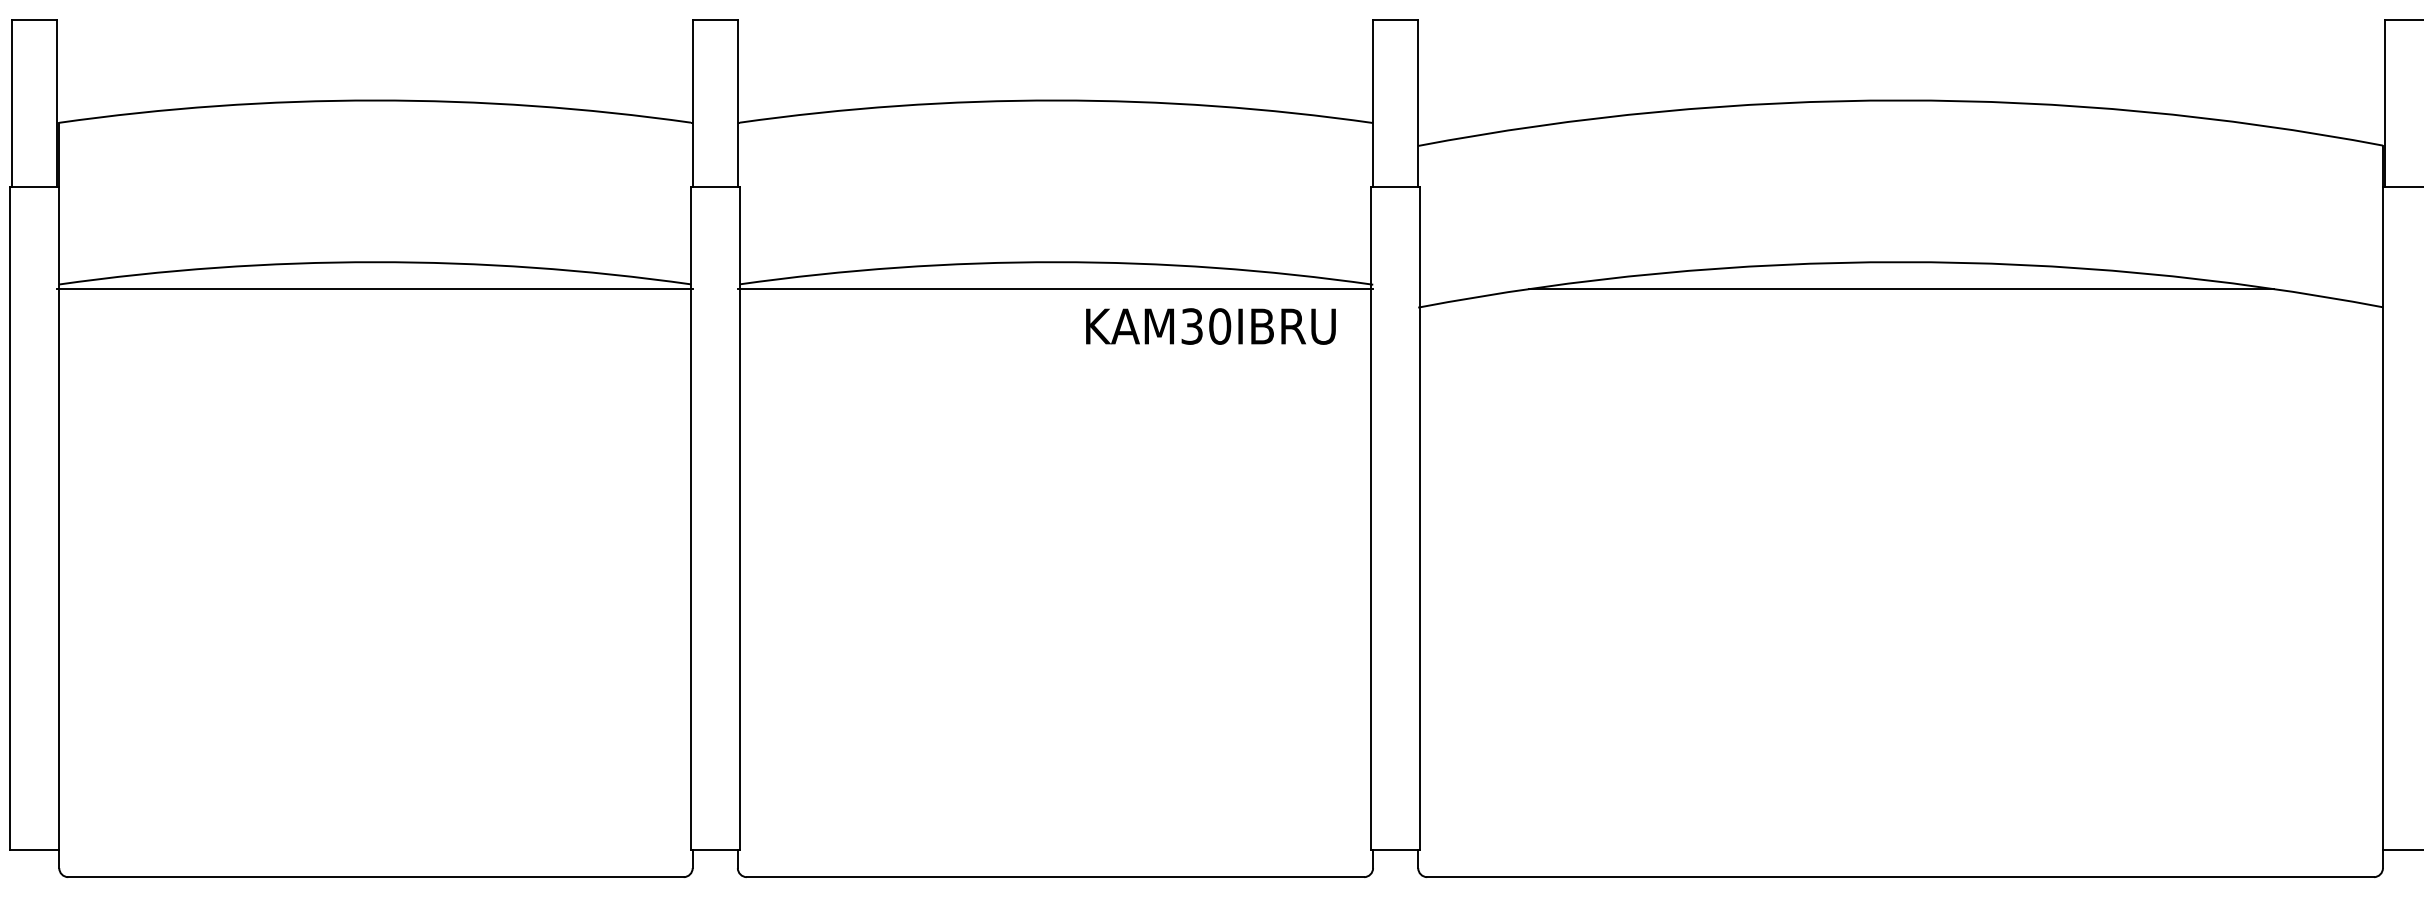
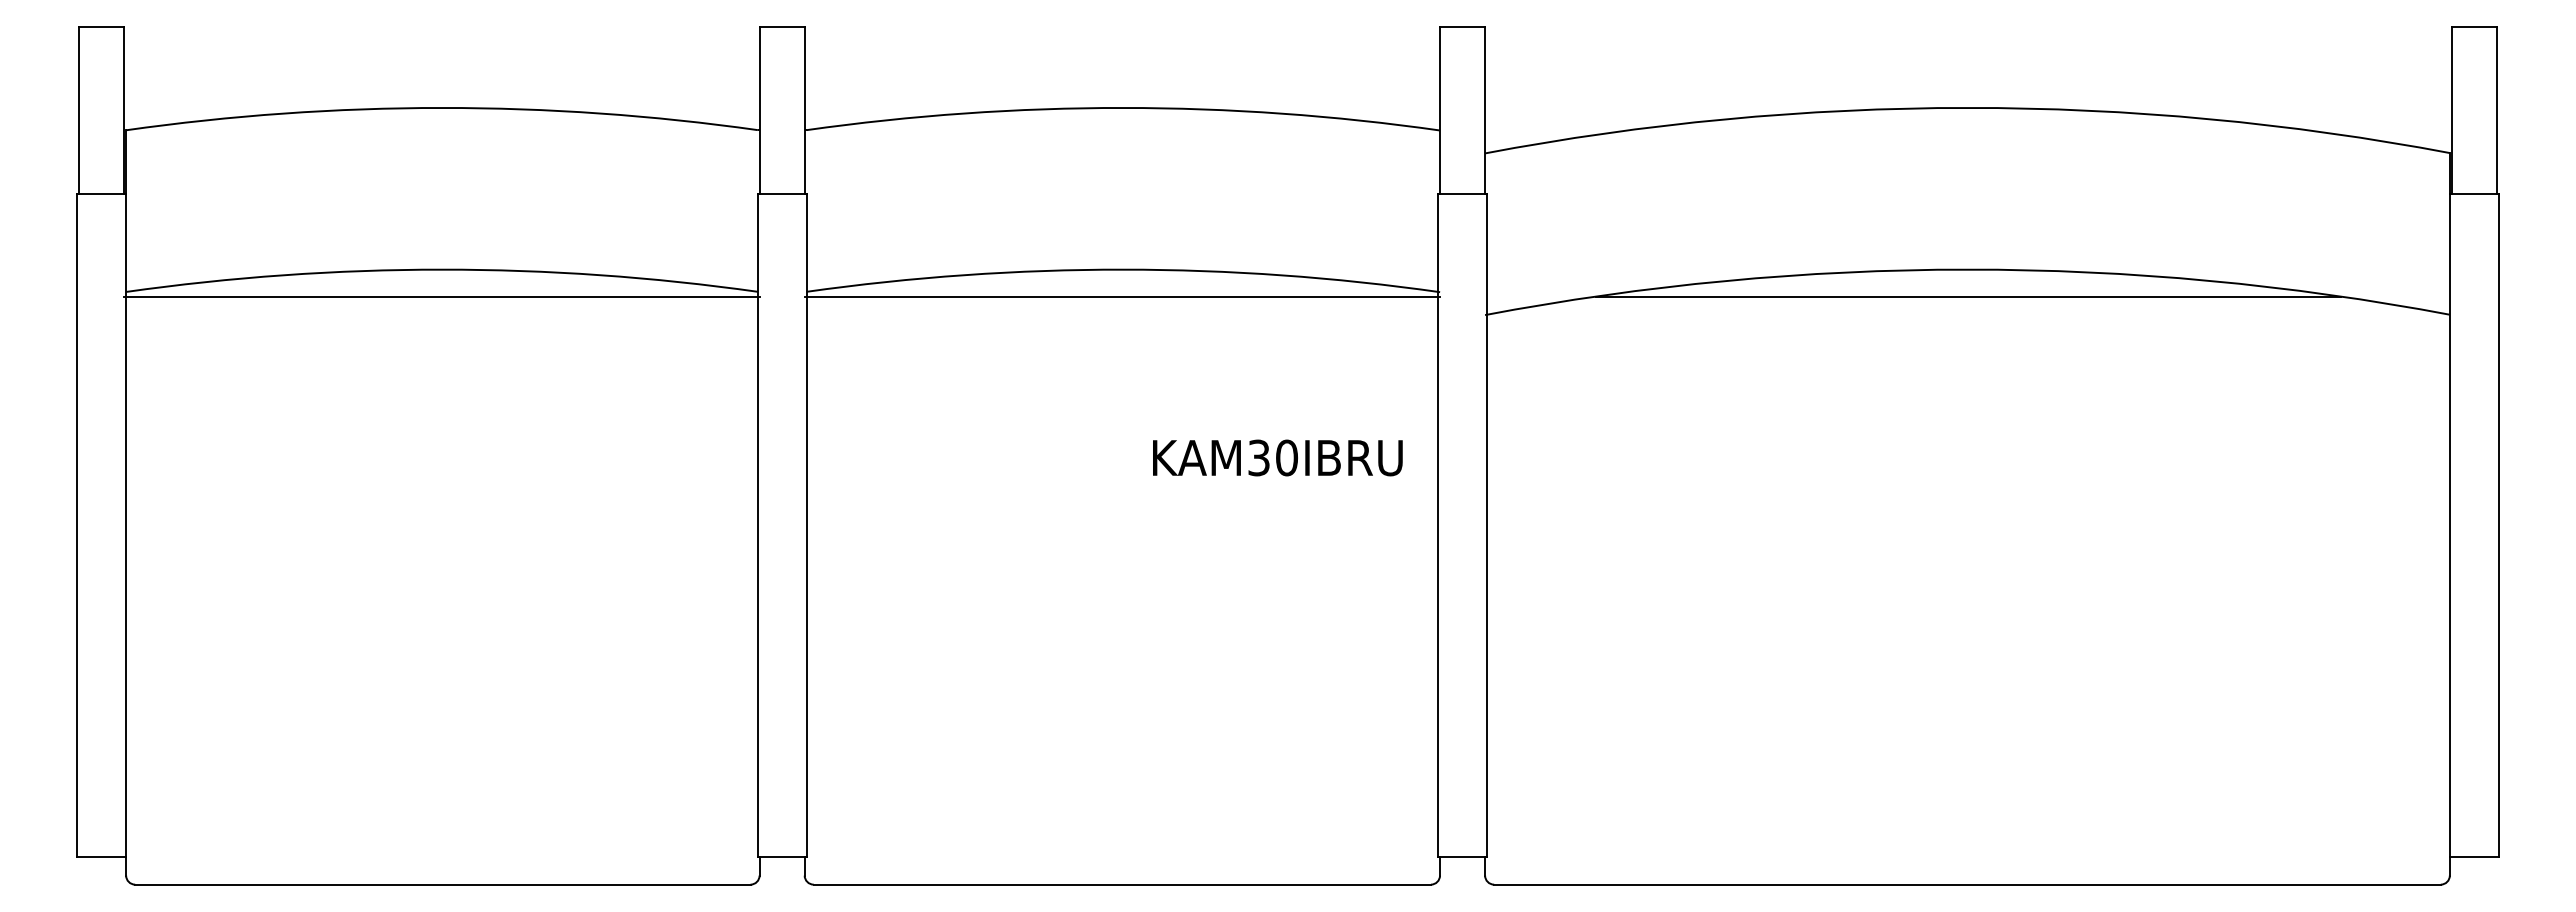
text: (1210, 326) -> (1277, 457), moved

